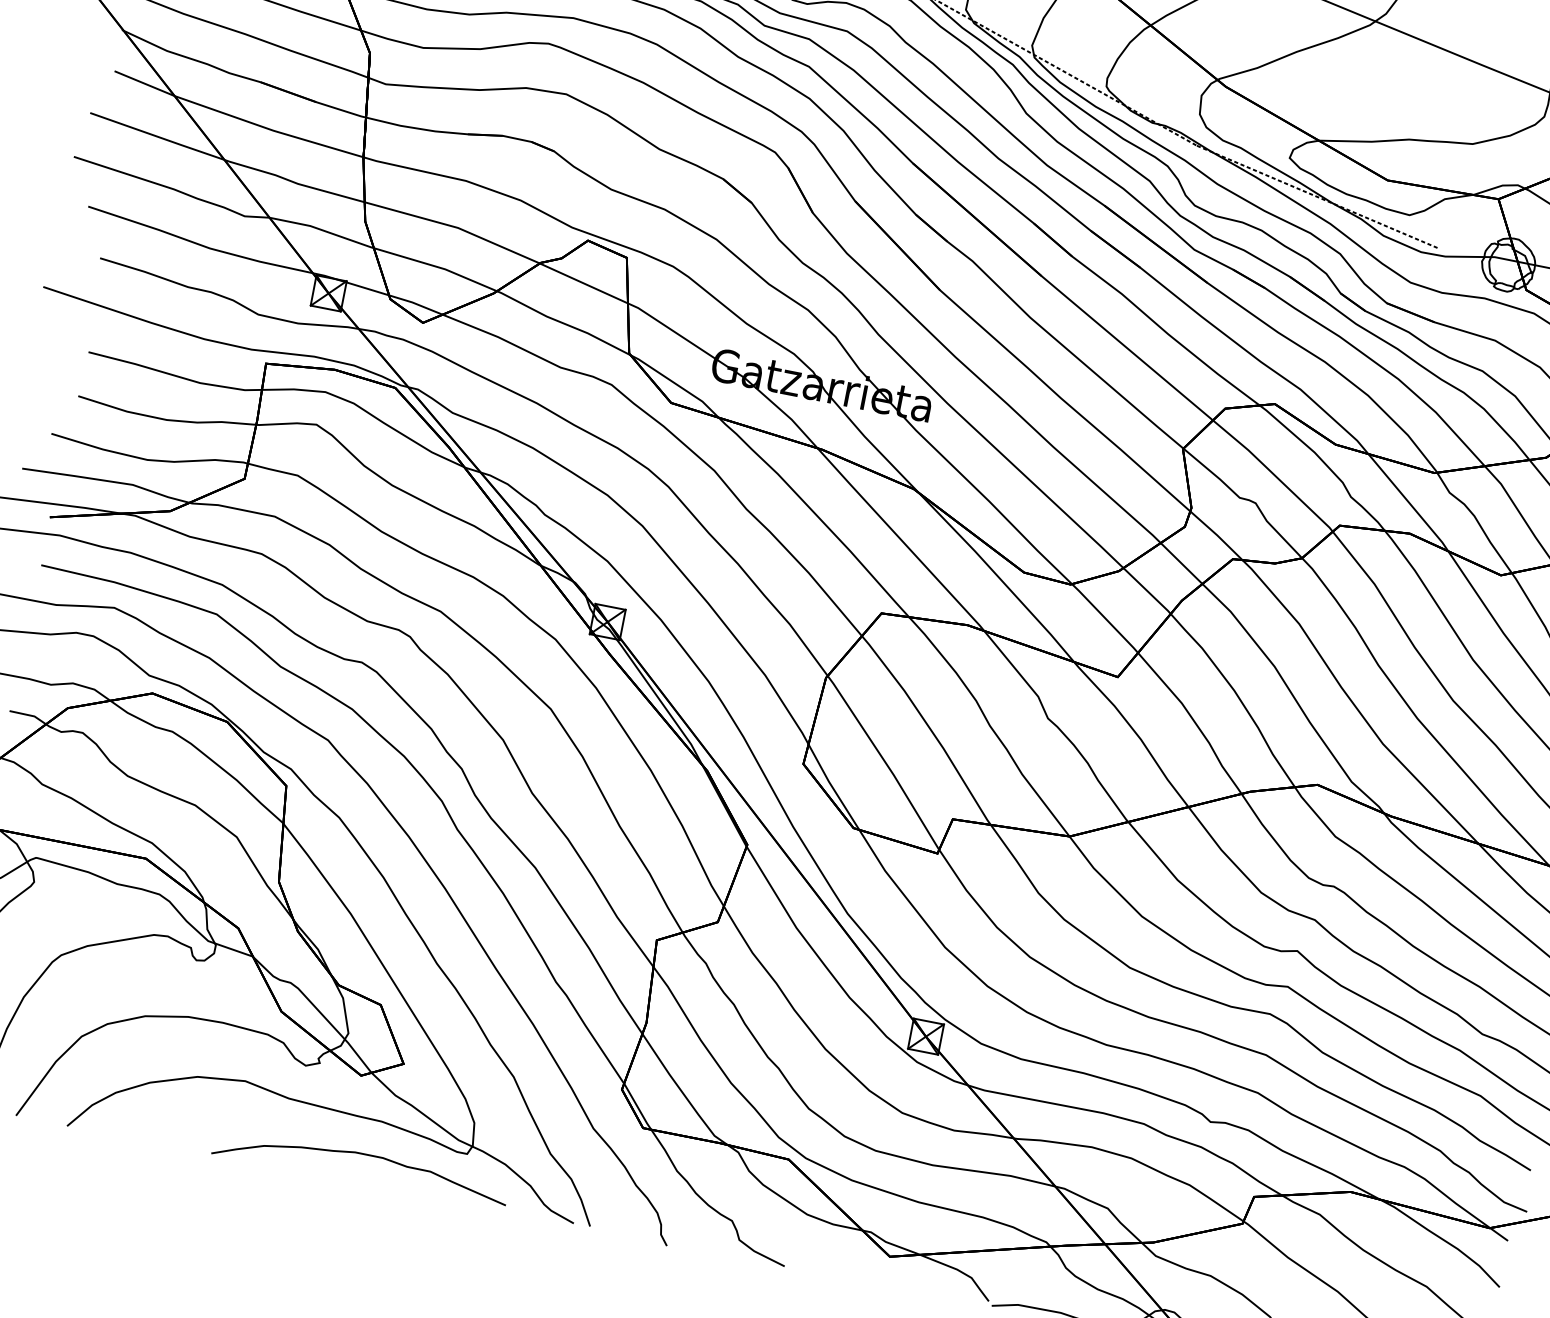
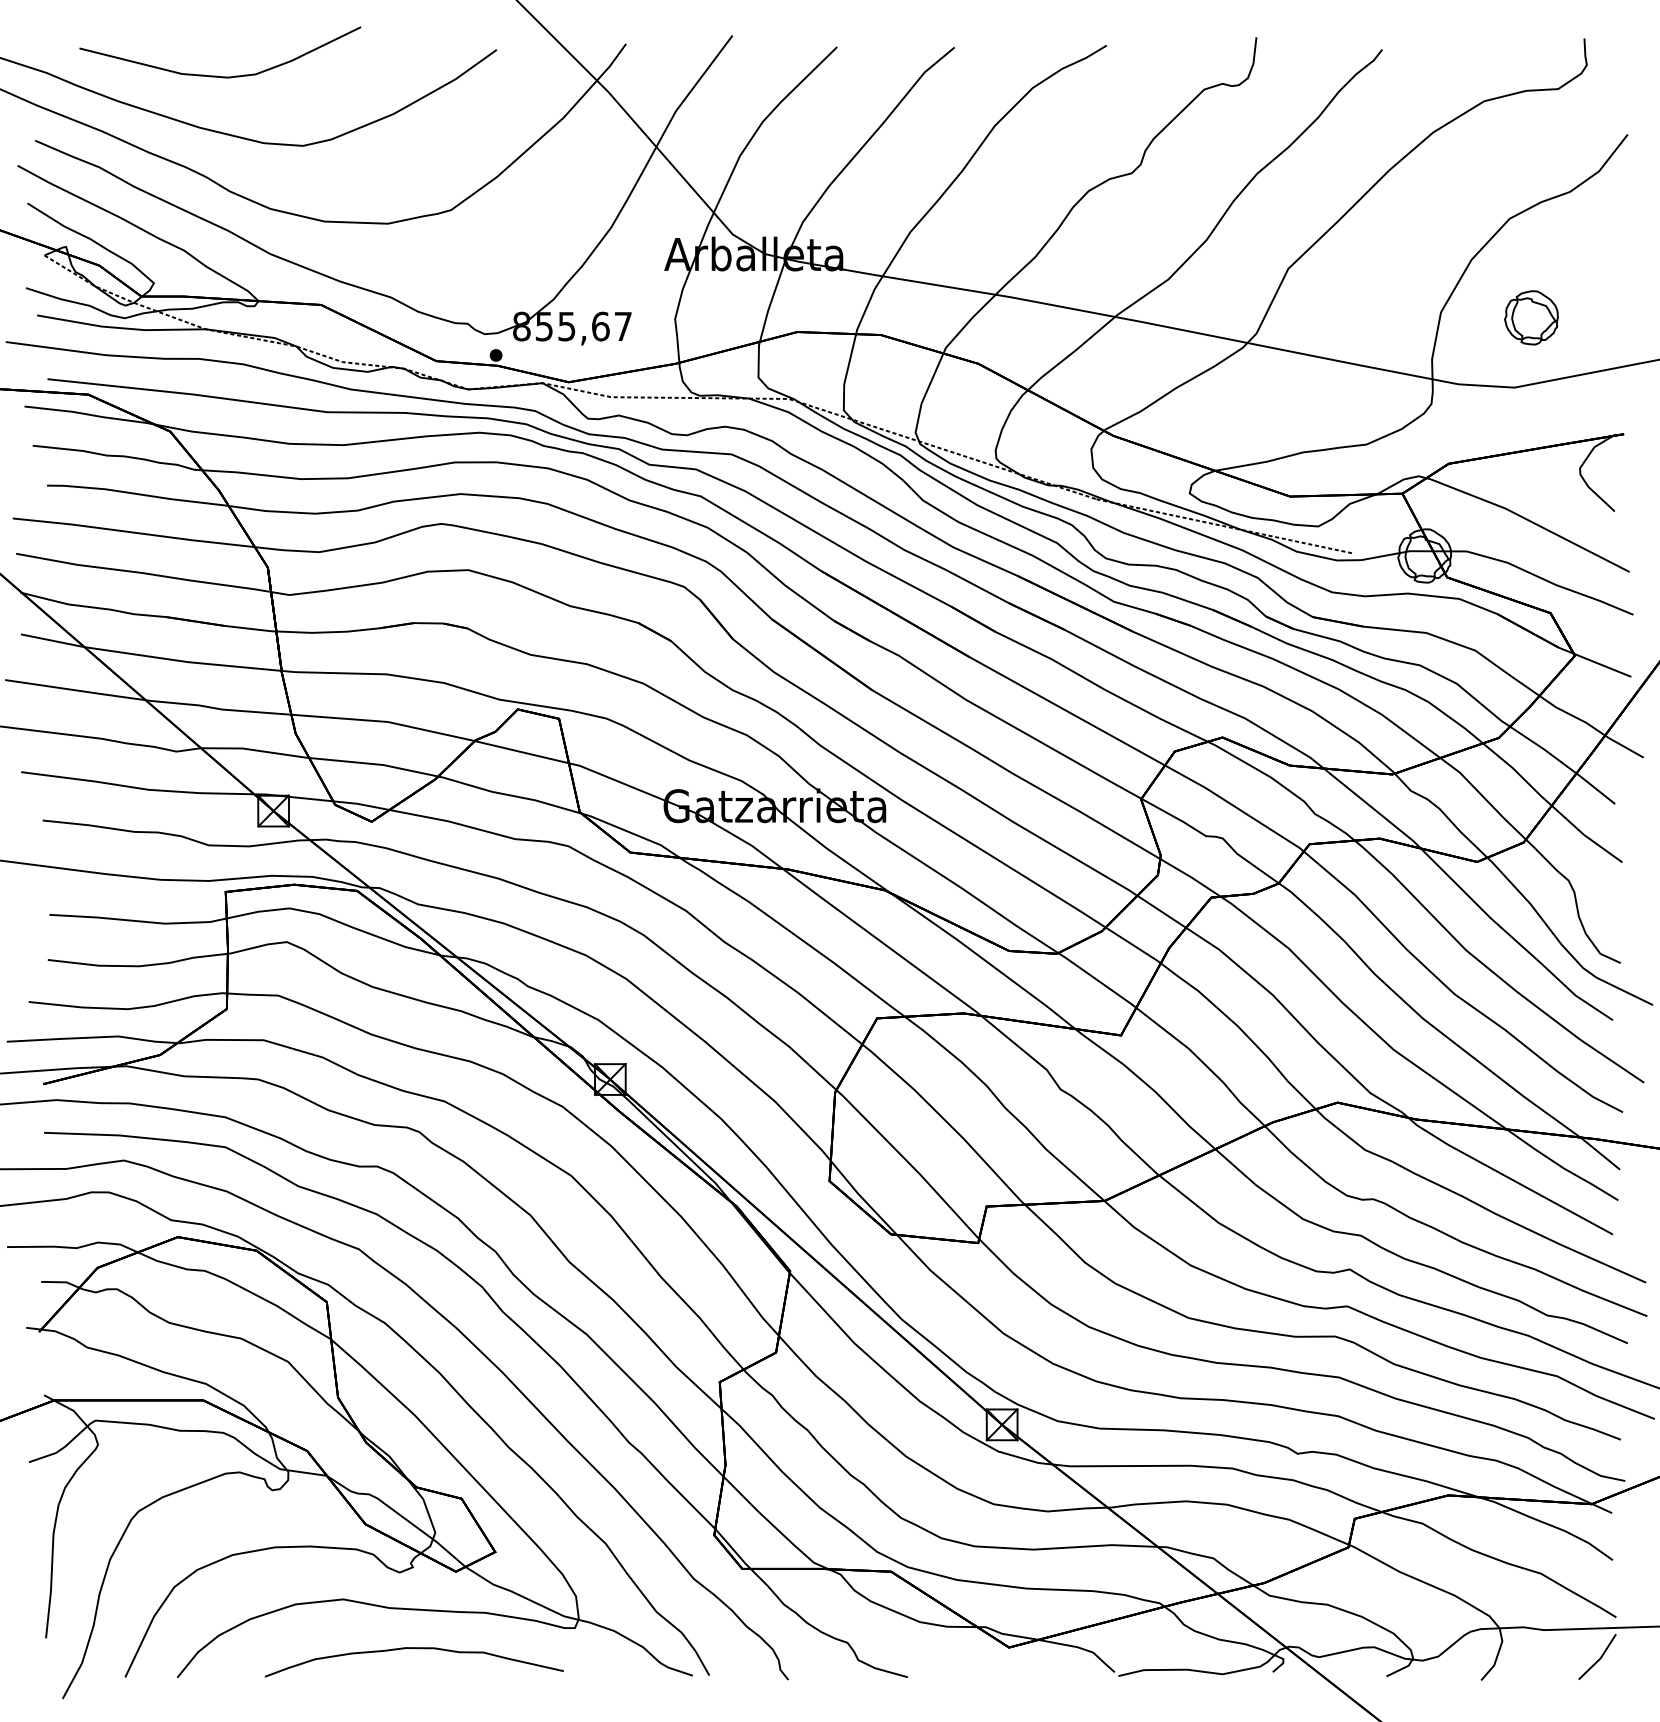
curve: (366, 1156) -> (417, 1649), moved

